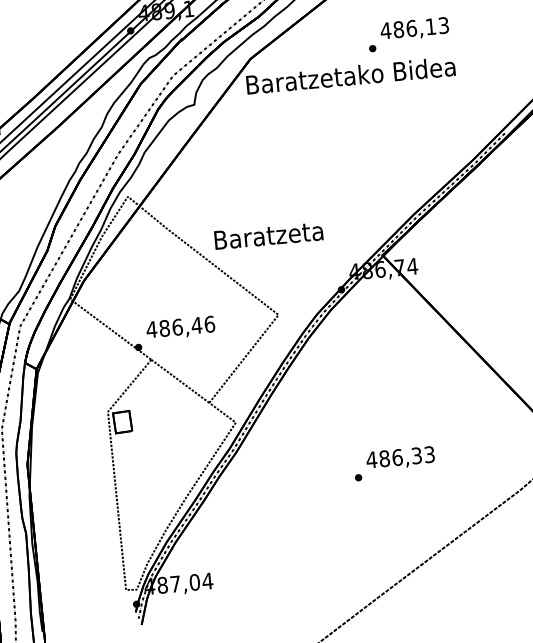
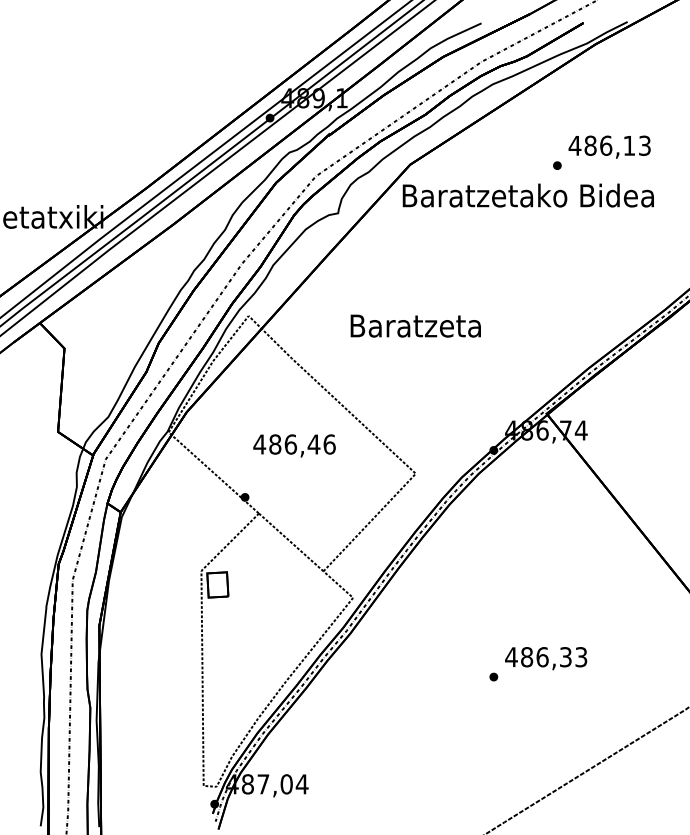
text: (268, 235) -> (415, 325), moved
text: (180, 327) -> (294, 445), moved

